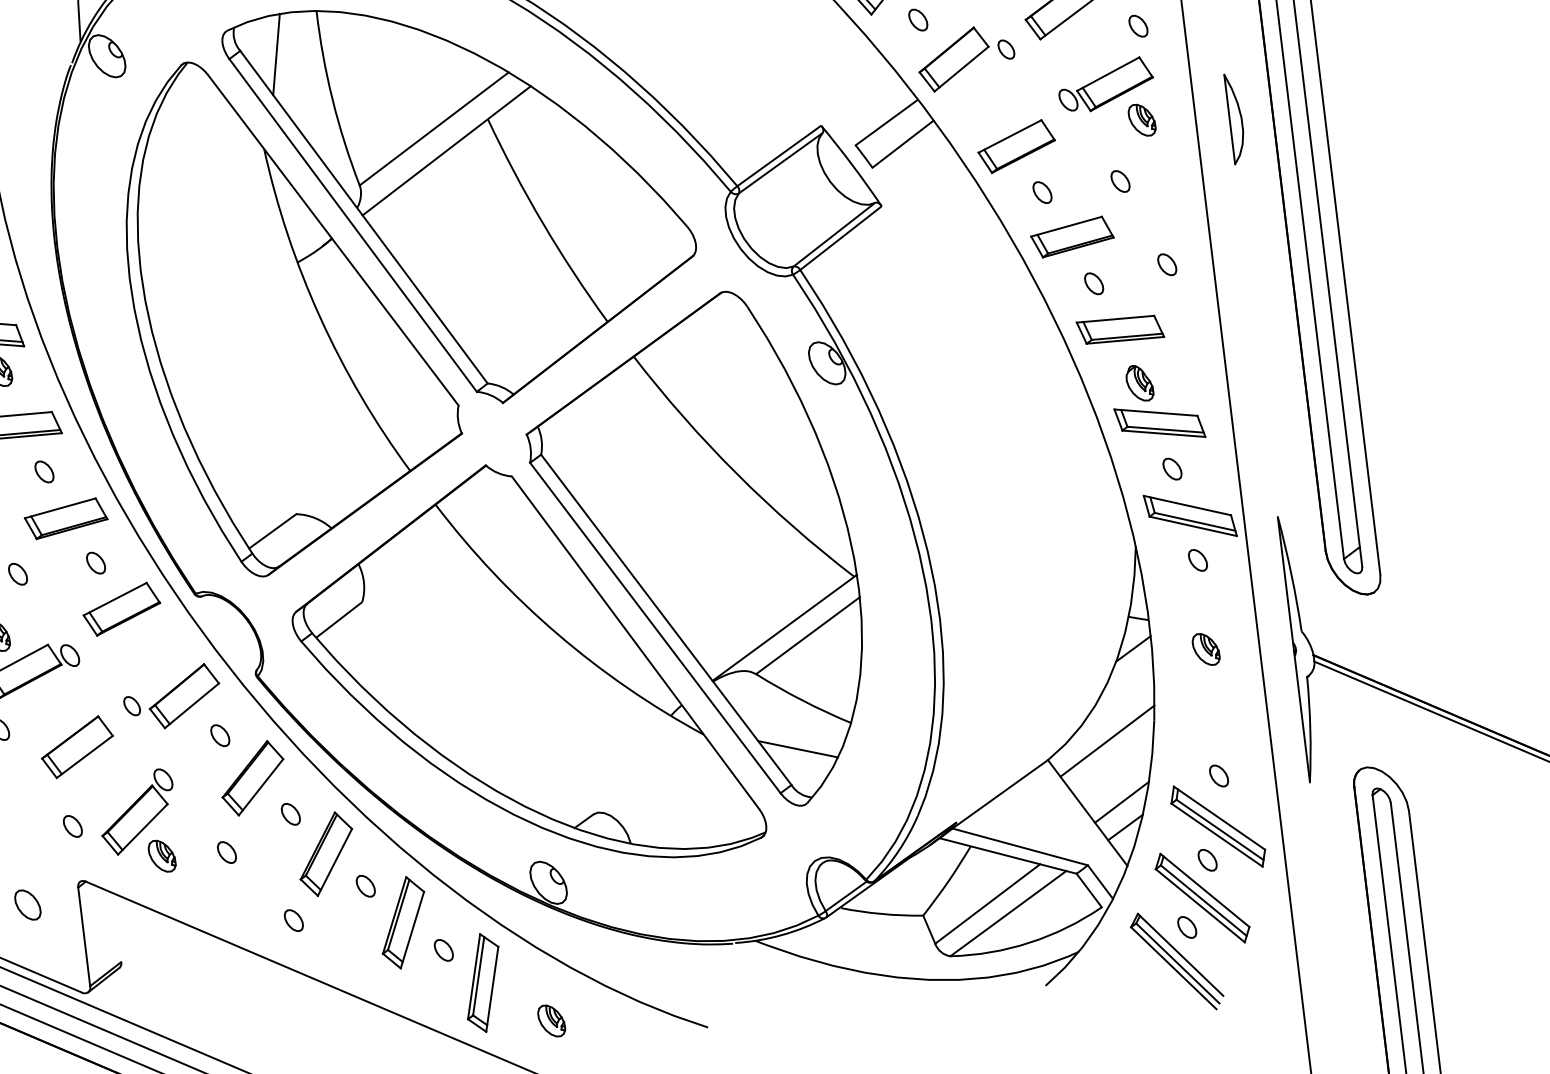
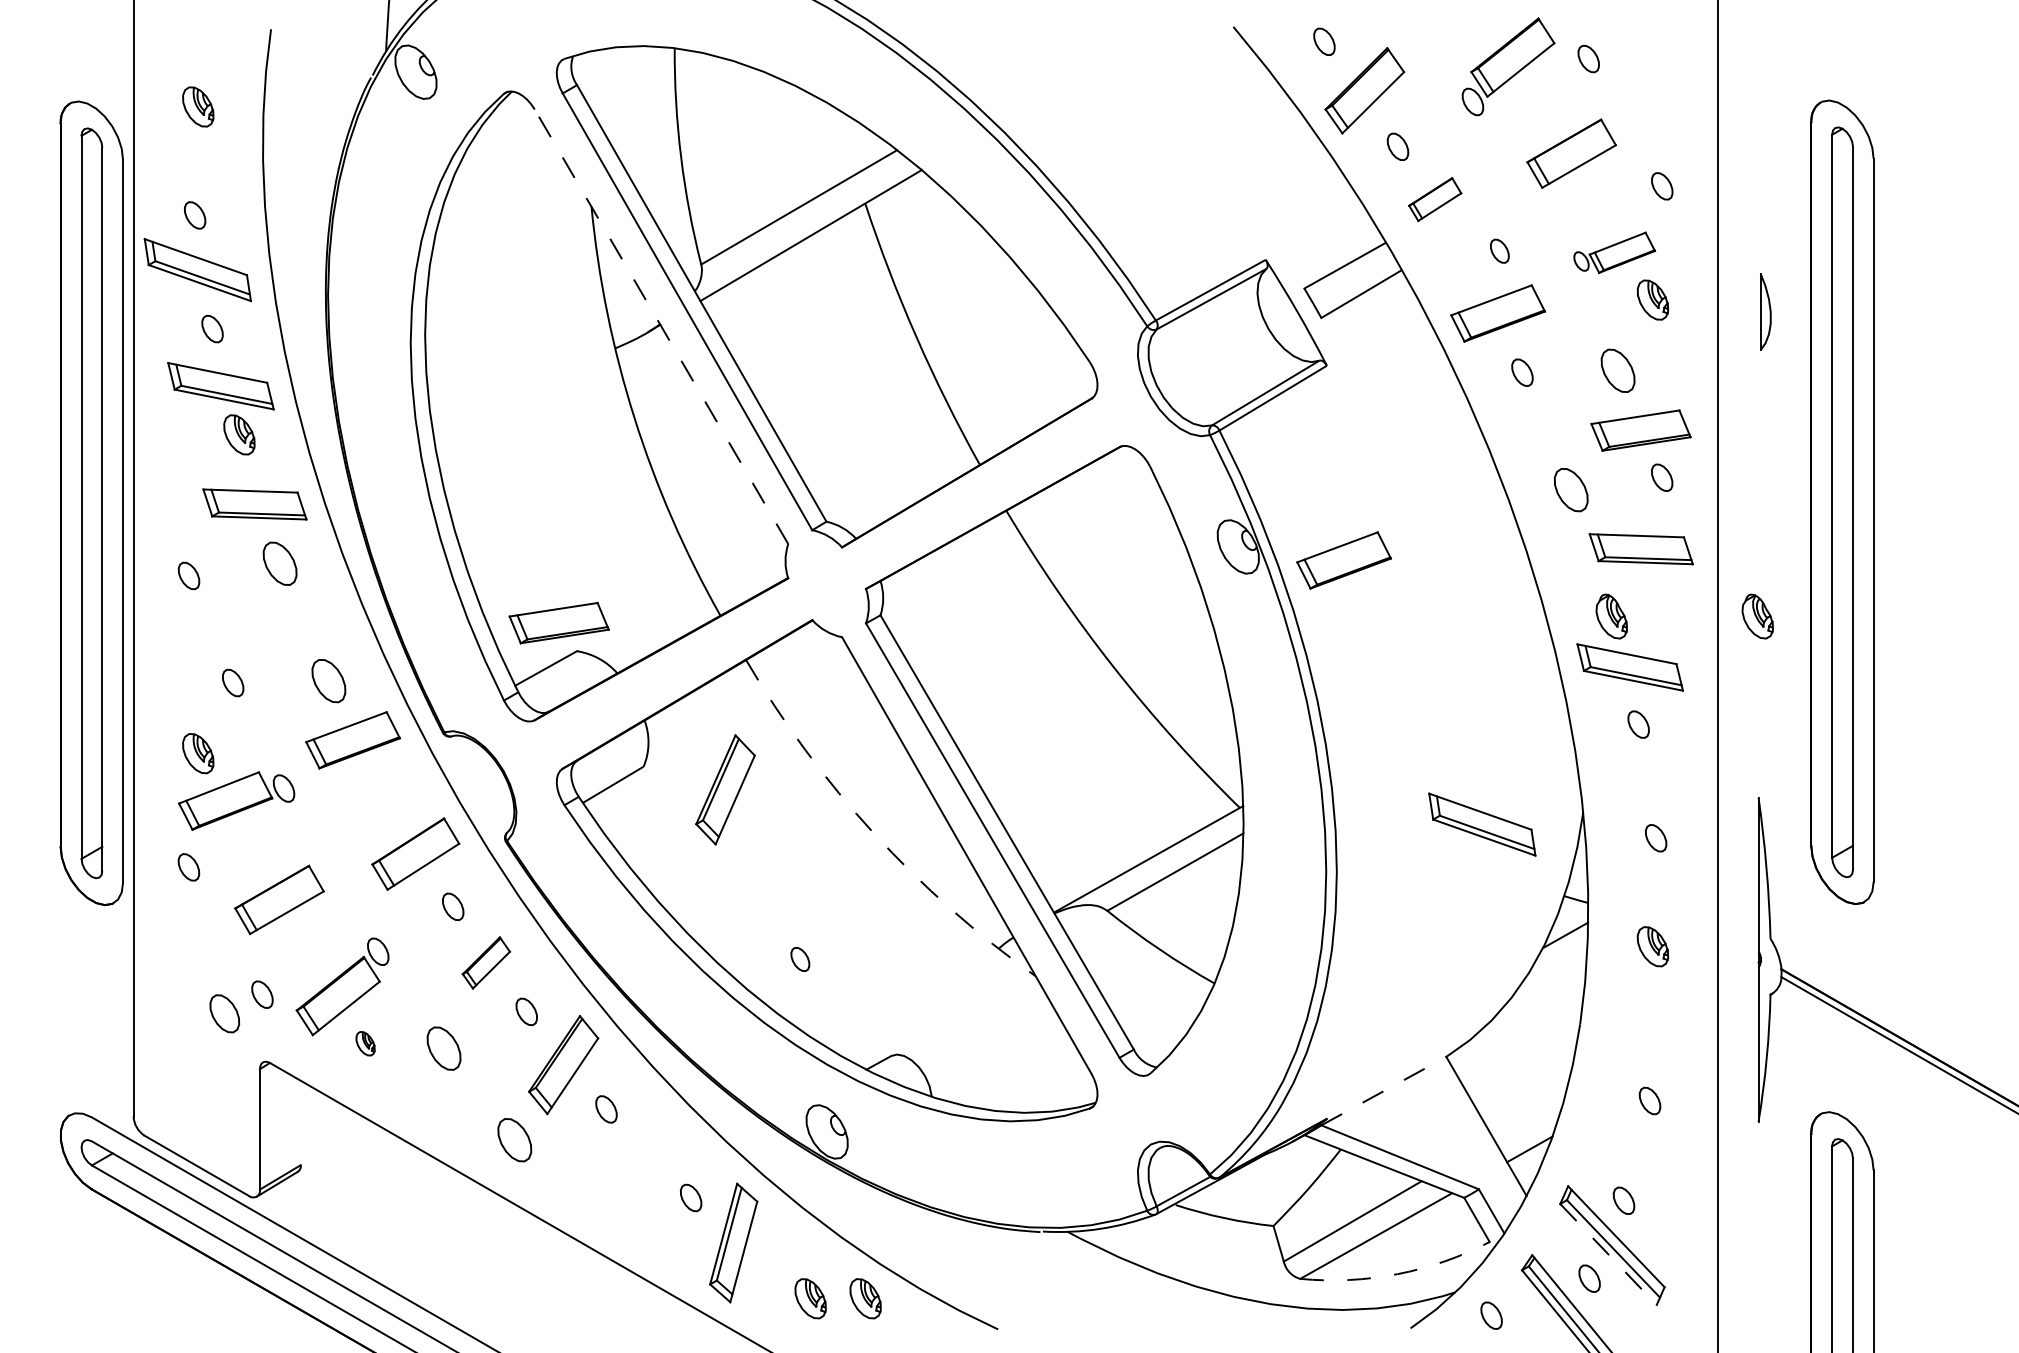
part: (1006, 49) -> (1499, 250), moved
line: (276, 54) -> (620, 94), removed
part: (953, 59) -> (1434, 199), size x0.6
part: (1105, 85) -> (1614, 252), size x0.7
part: (1235, 118) -> (1765, 311), size x0.7
part: (1120, 181) -> (1617, 370), size x1.6
part: (1072, 237) -> (1640, 430), moved
line: (333, 240) -> (661, 326), solid -> dashed
part: (1094, 283) -> (1571, 489), size x1.6
part: (1119, 330) -> (1640, 549), moved
part: (914, 364) -> (1343, 560), added
part: (1259, 368) -> (1757, 616), added
part: (44, 471) -> (279, 563), size x1.6
part: (1190, 515) -> (1482, 824), moved
part: (65, 519) -> (558, 623), moved
part: (95, 562) -> (328, 680), size x1.6
arc: (557, 633) -> (874, 833), solid -> dashed
part: (132, 706) -> (800, 959), moved
line: (1107, 740) -> (1520, 1042), removed
line: (798, 749) -> (1147, 1007), removed
part: (253, 777) -> (486, 962), size x0.6
line: (1000, 793) -> (1384, 1090), solid -> dashed
line: (1121, 802) -> (1528, 1118), removed
part: (1218, 826) -> (1641, 1161), removed
part: (227, 852) -> (444, 1048), size x1.6
part: (162, 856) -> (365, 1043), size x0.6
part: (27, 904) -> (224, 1013), moved
line: (1200, 905) -> (1608, 1254), solid -> dashed
part: (293, 920) -> (514, 1140), size x1.6
part: (403, 922) -> (725, 789), moved
arc: (1029, 943) -> (1397, 1274), solid -> dashed
part: (1110, 967) -> (1491, 1315), added
part: (596, 1015) -> (865, 1298), added

